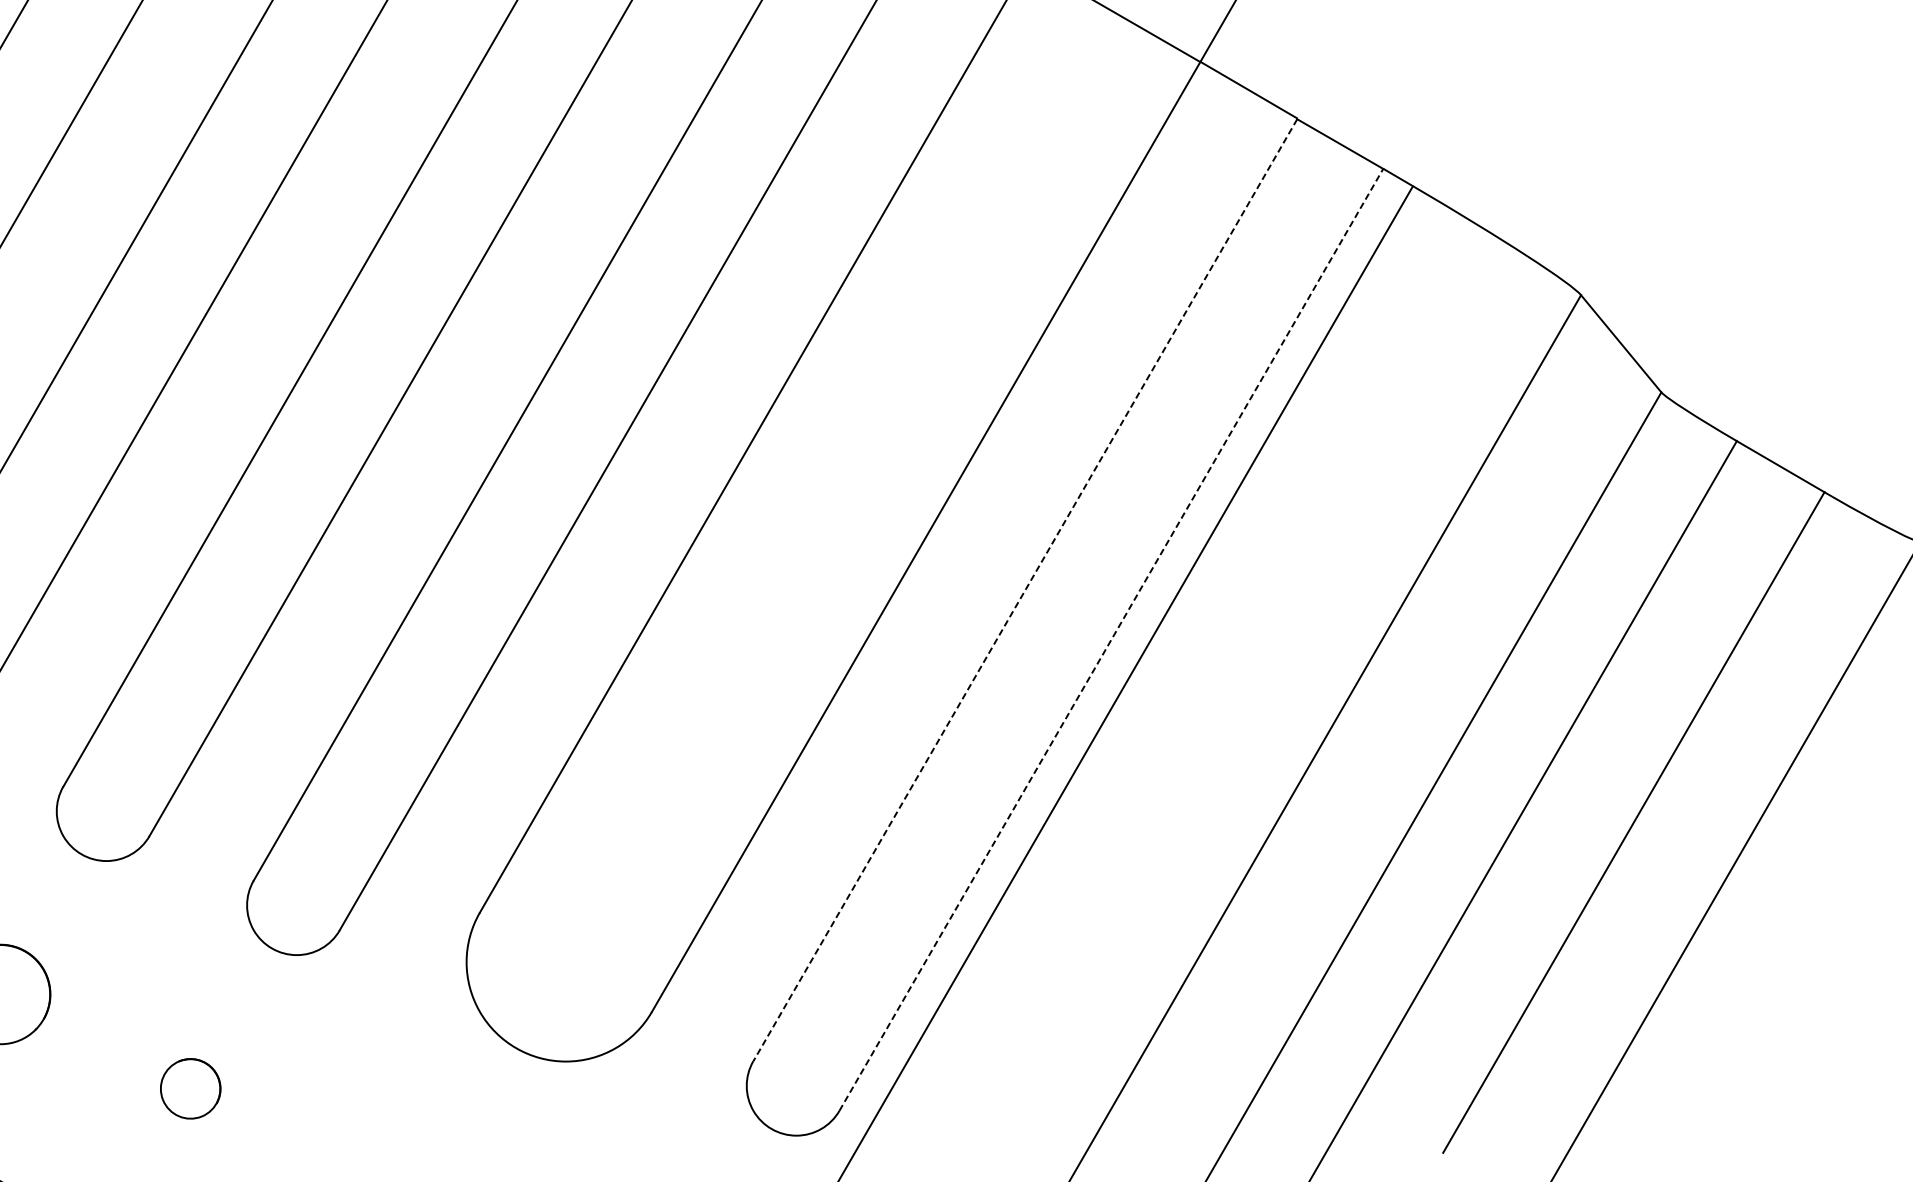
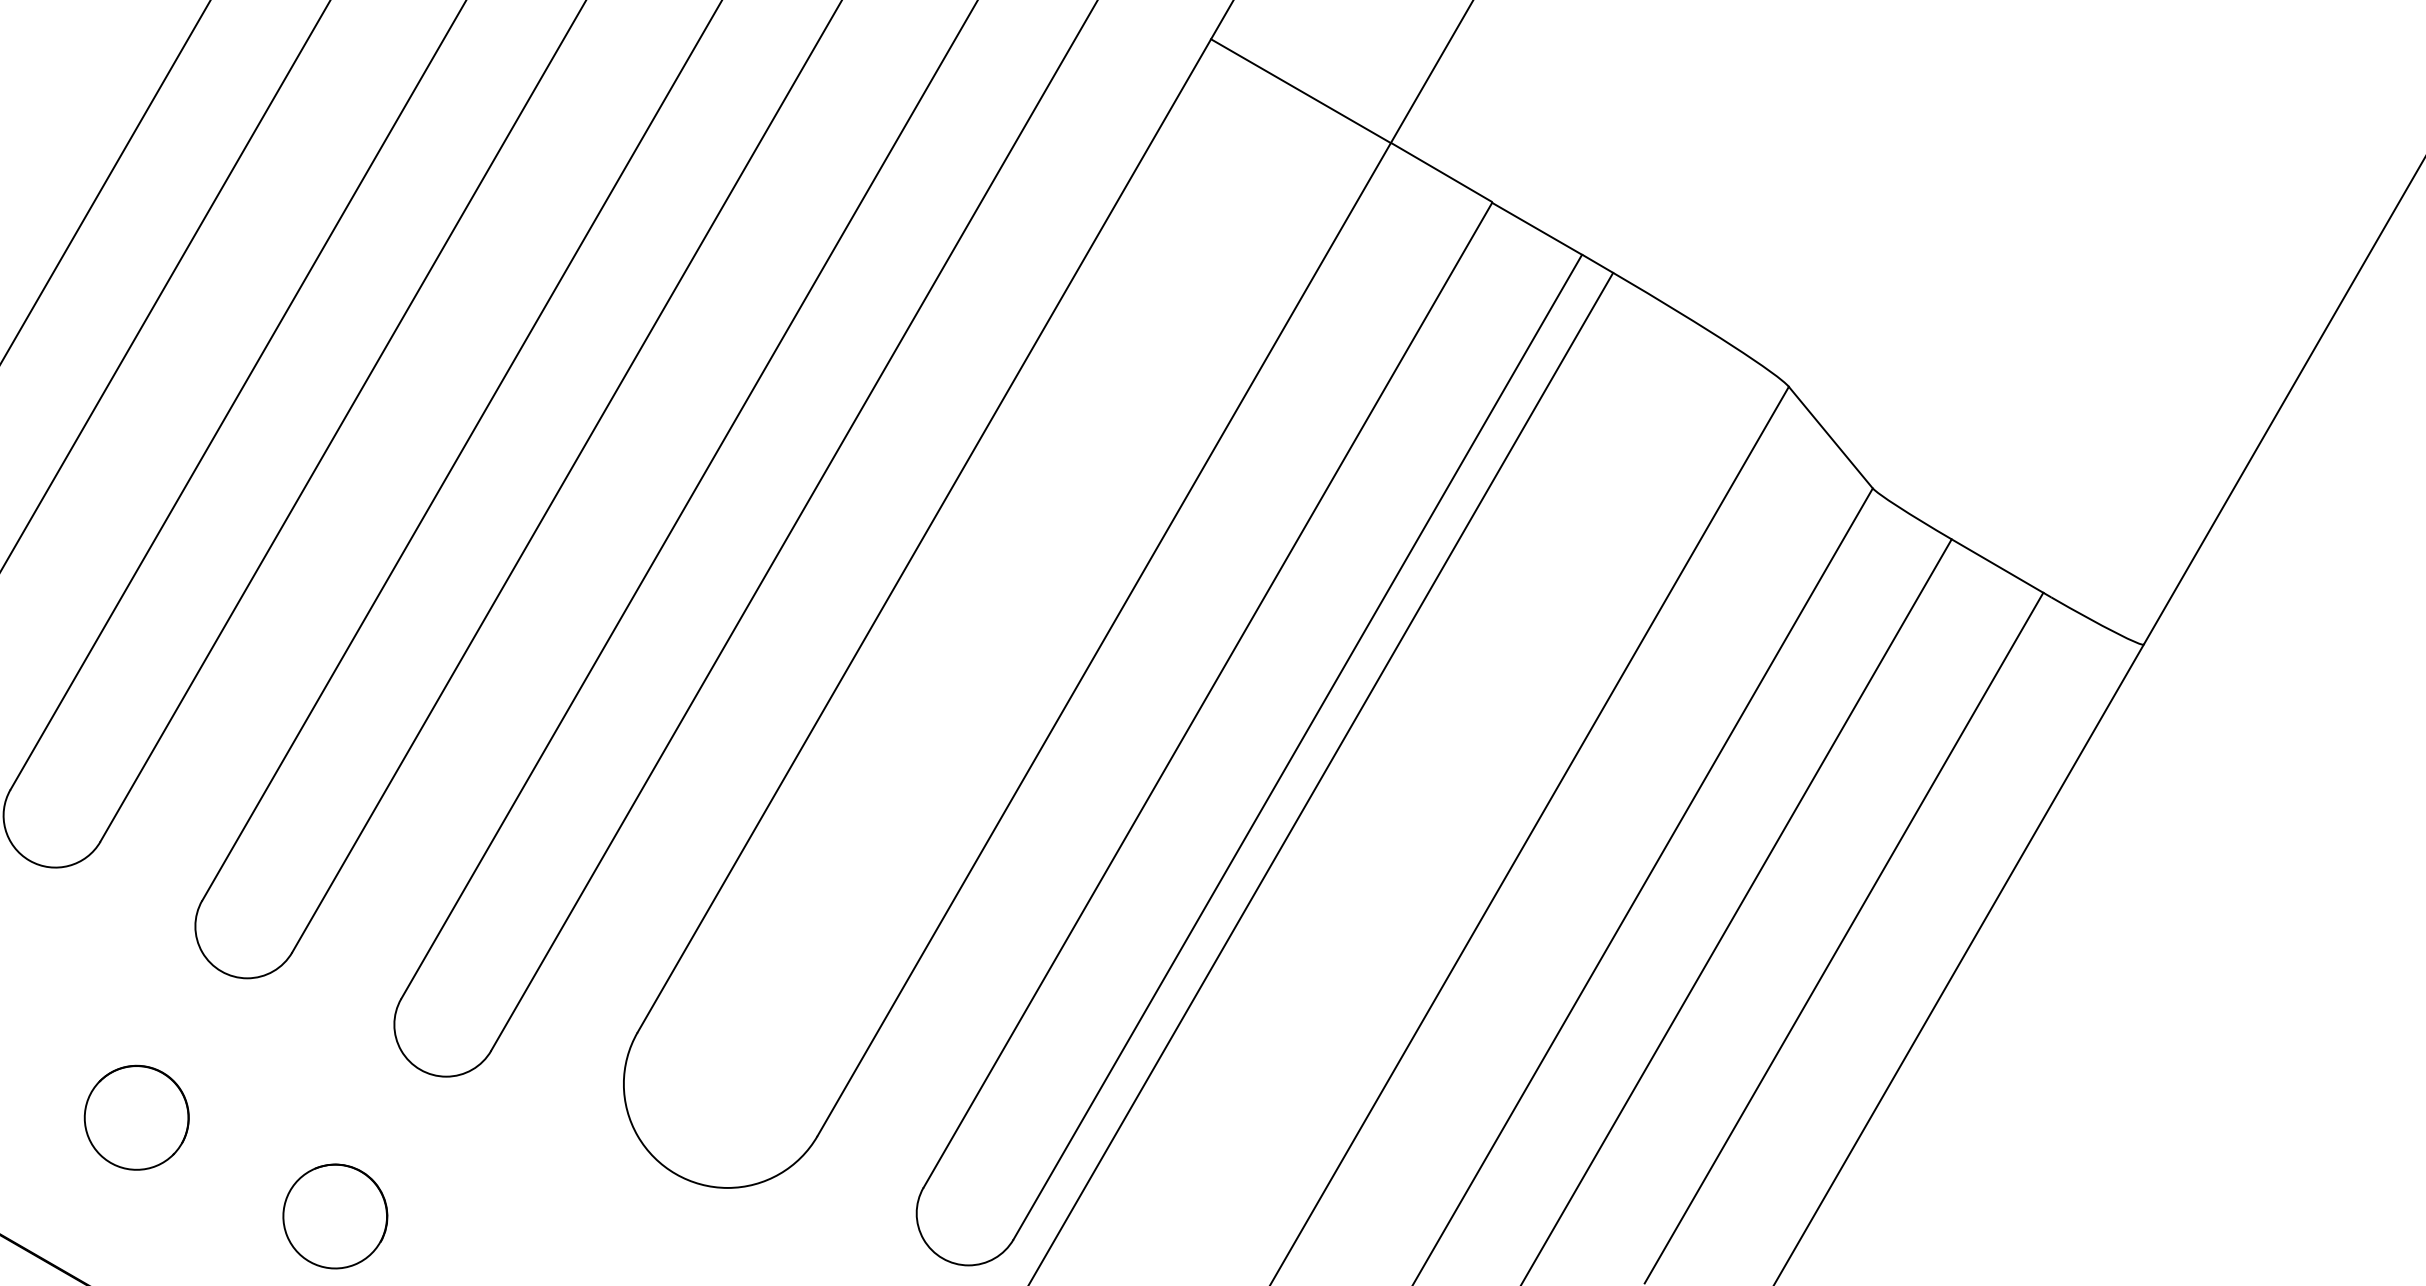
line: (1024, 590) -> (1207, 695), dashed -> solid
line: (1111, 640) -> (1297, 747), dashed -> solid
part: (190, 1088) -> (335, 1216), size x1.67

